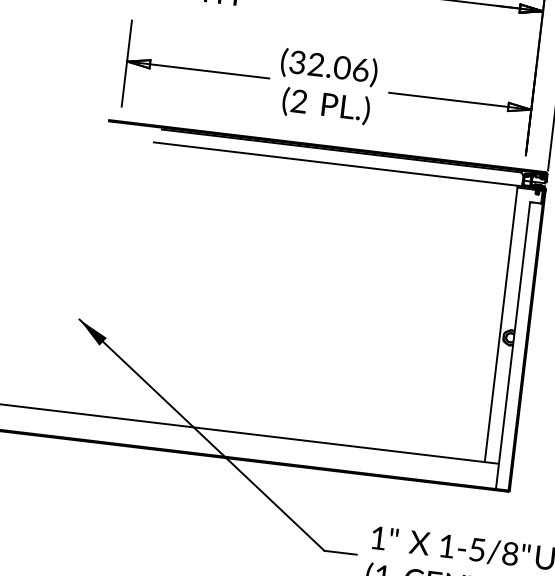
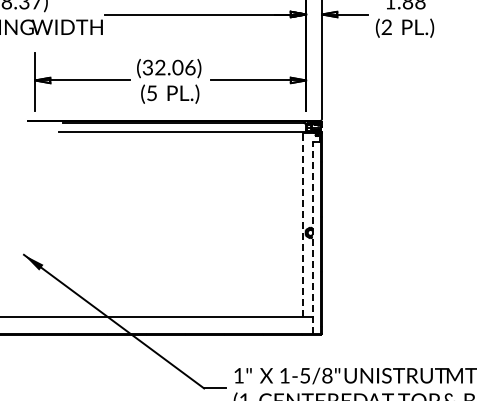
text: (298, 101) -> (151, 93), (2 -> (5
line: (501, 324) -> (303, 224), solid -> dashed
line: (512, 345) -> (312, 237), solid -> dashed

